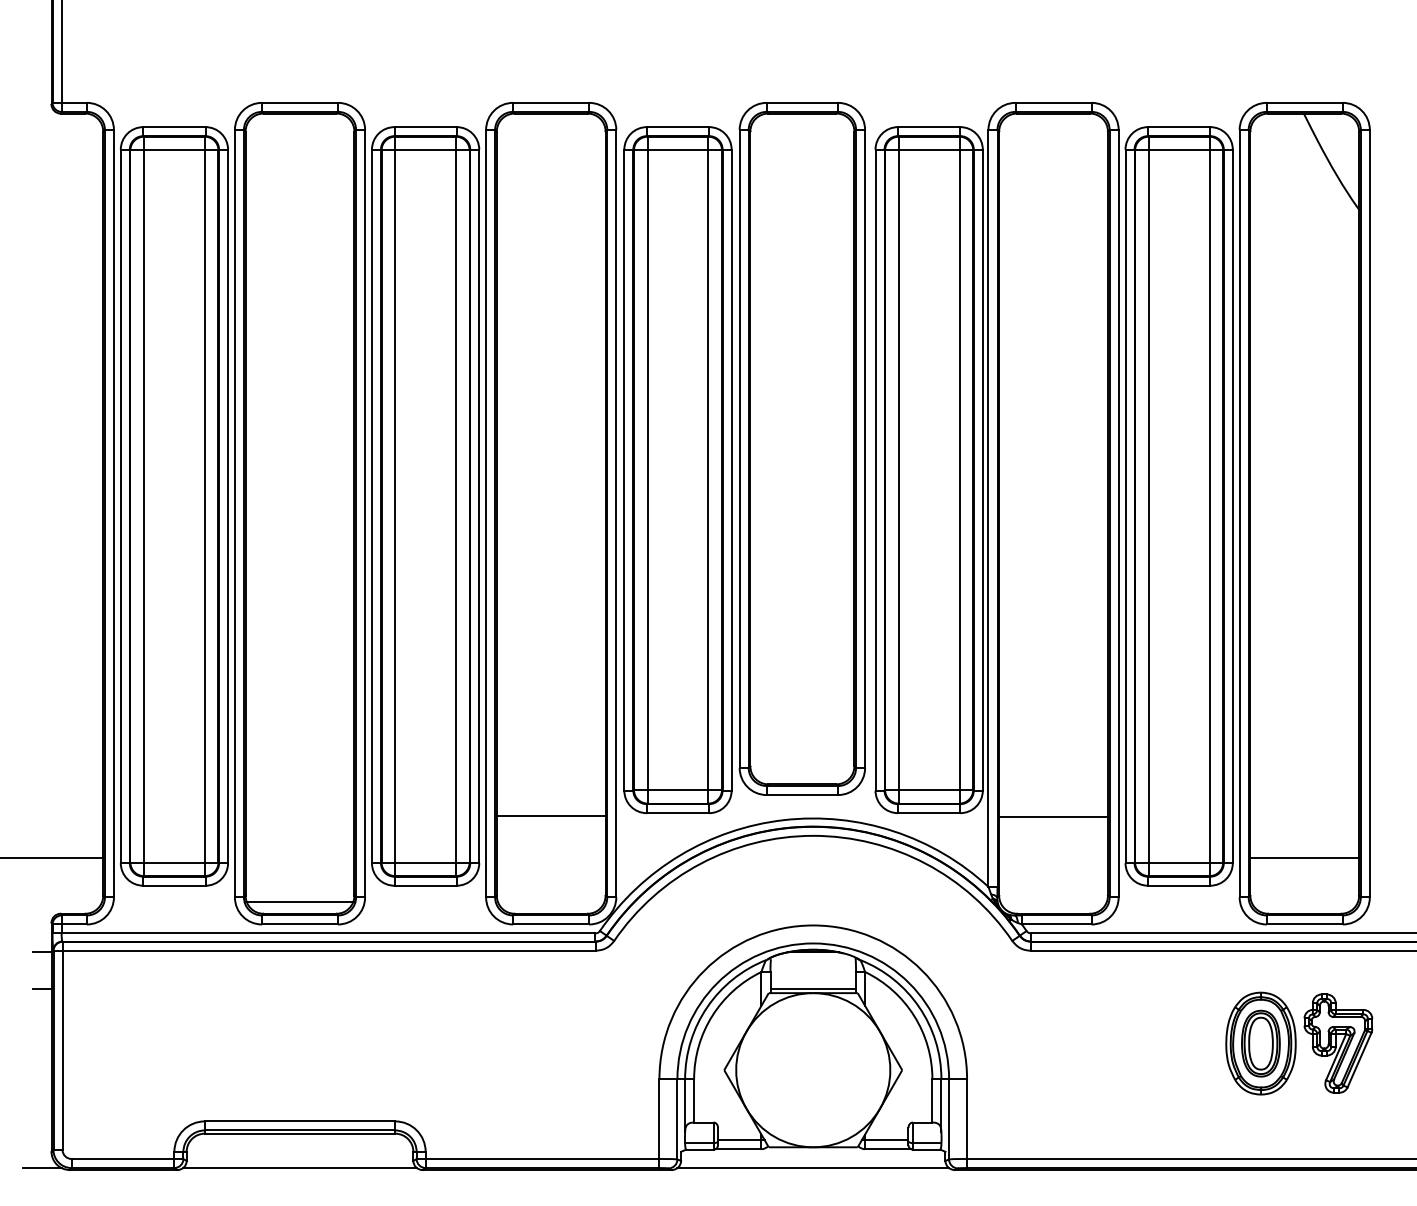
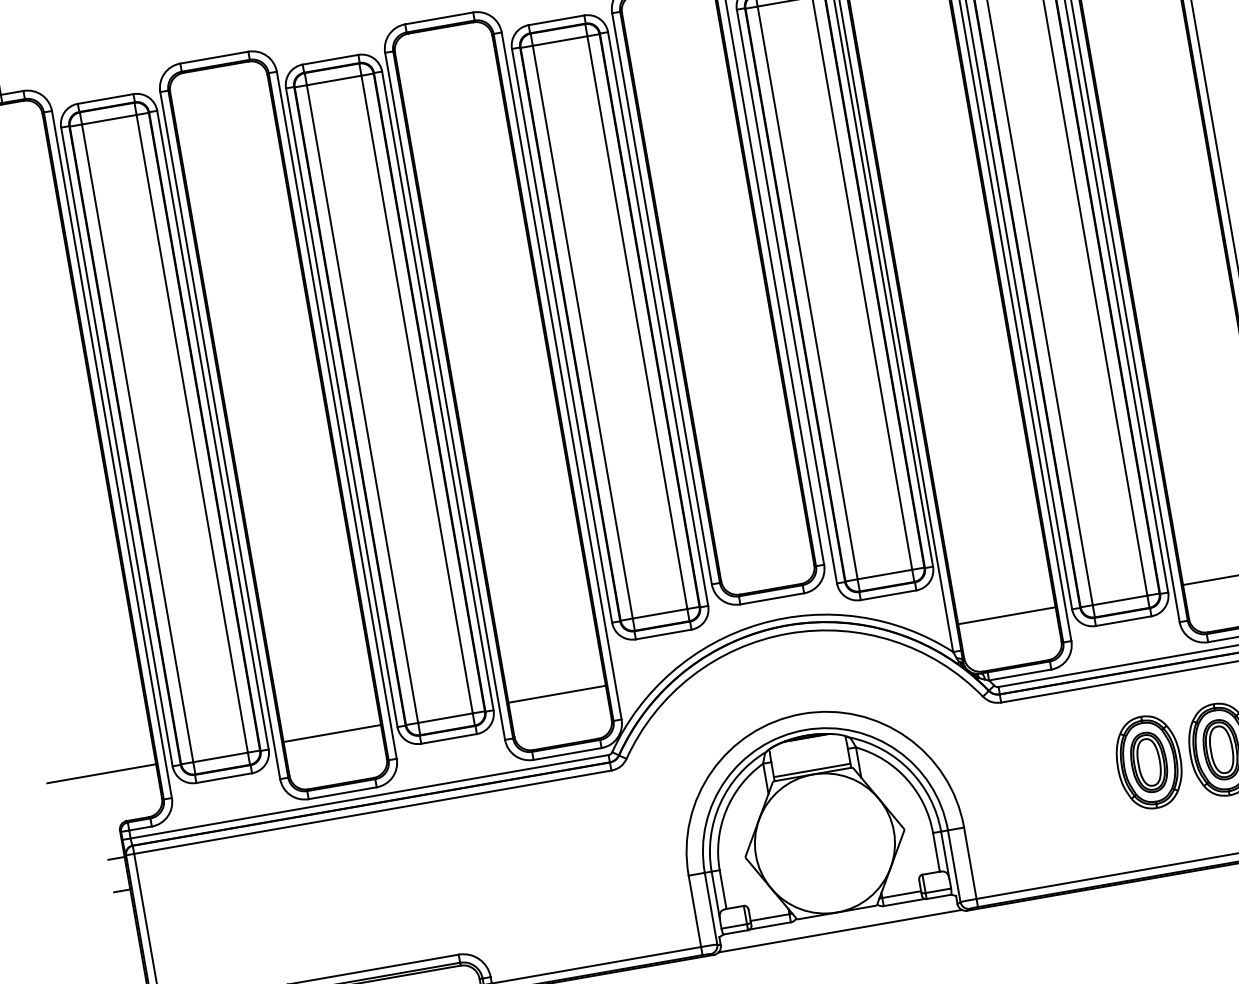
line: (550, 815) -> (556, 694), moved
line: (1053, 816) -> (1006, 615), moved
line: (299, 901) -> (331, 733), moved
part: (1179, 1043) -> (1148, 762), added

